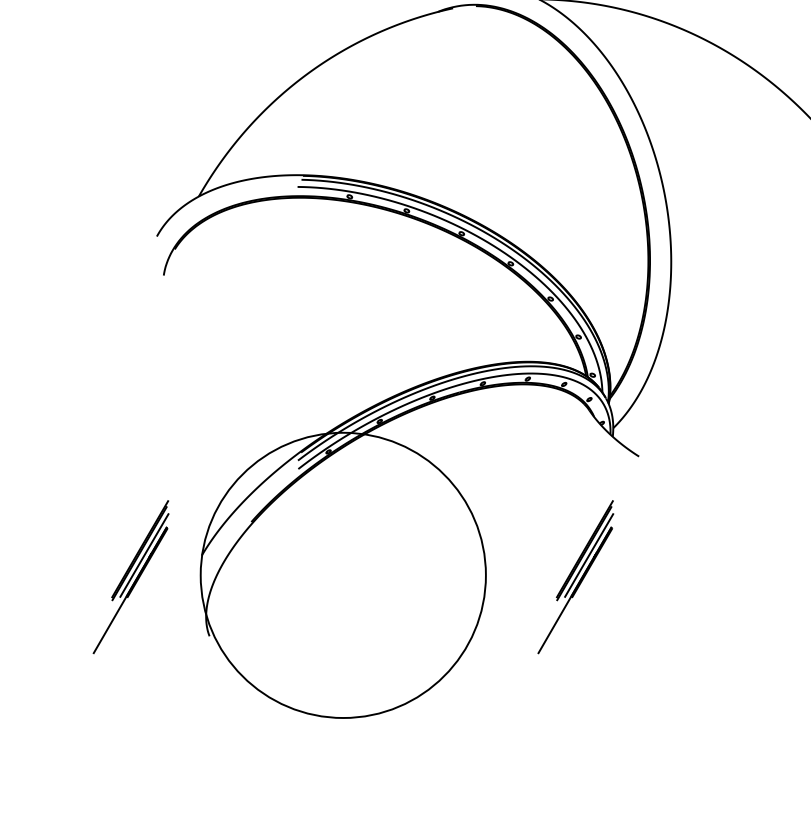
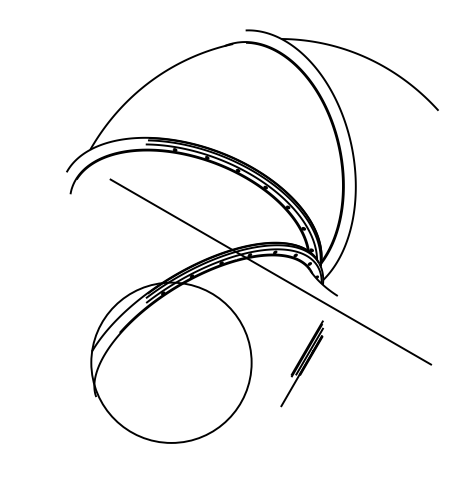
line: (519, 412) -> (270, 271), added
part: (129, 576) -> (51, 363), removed

